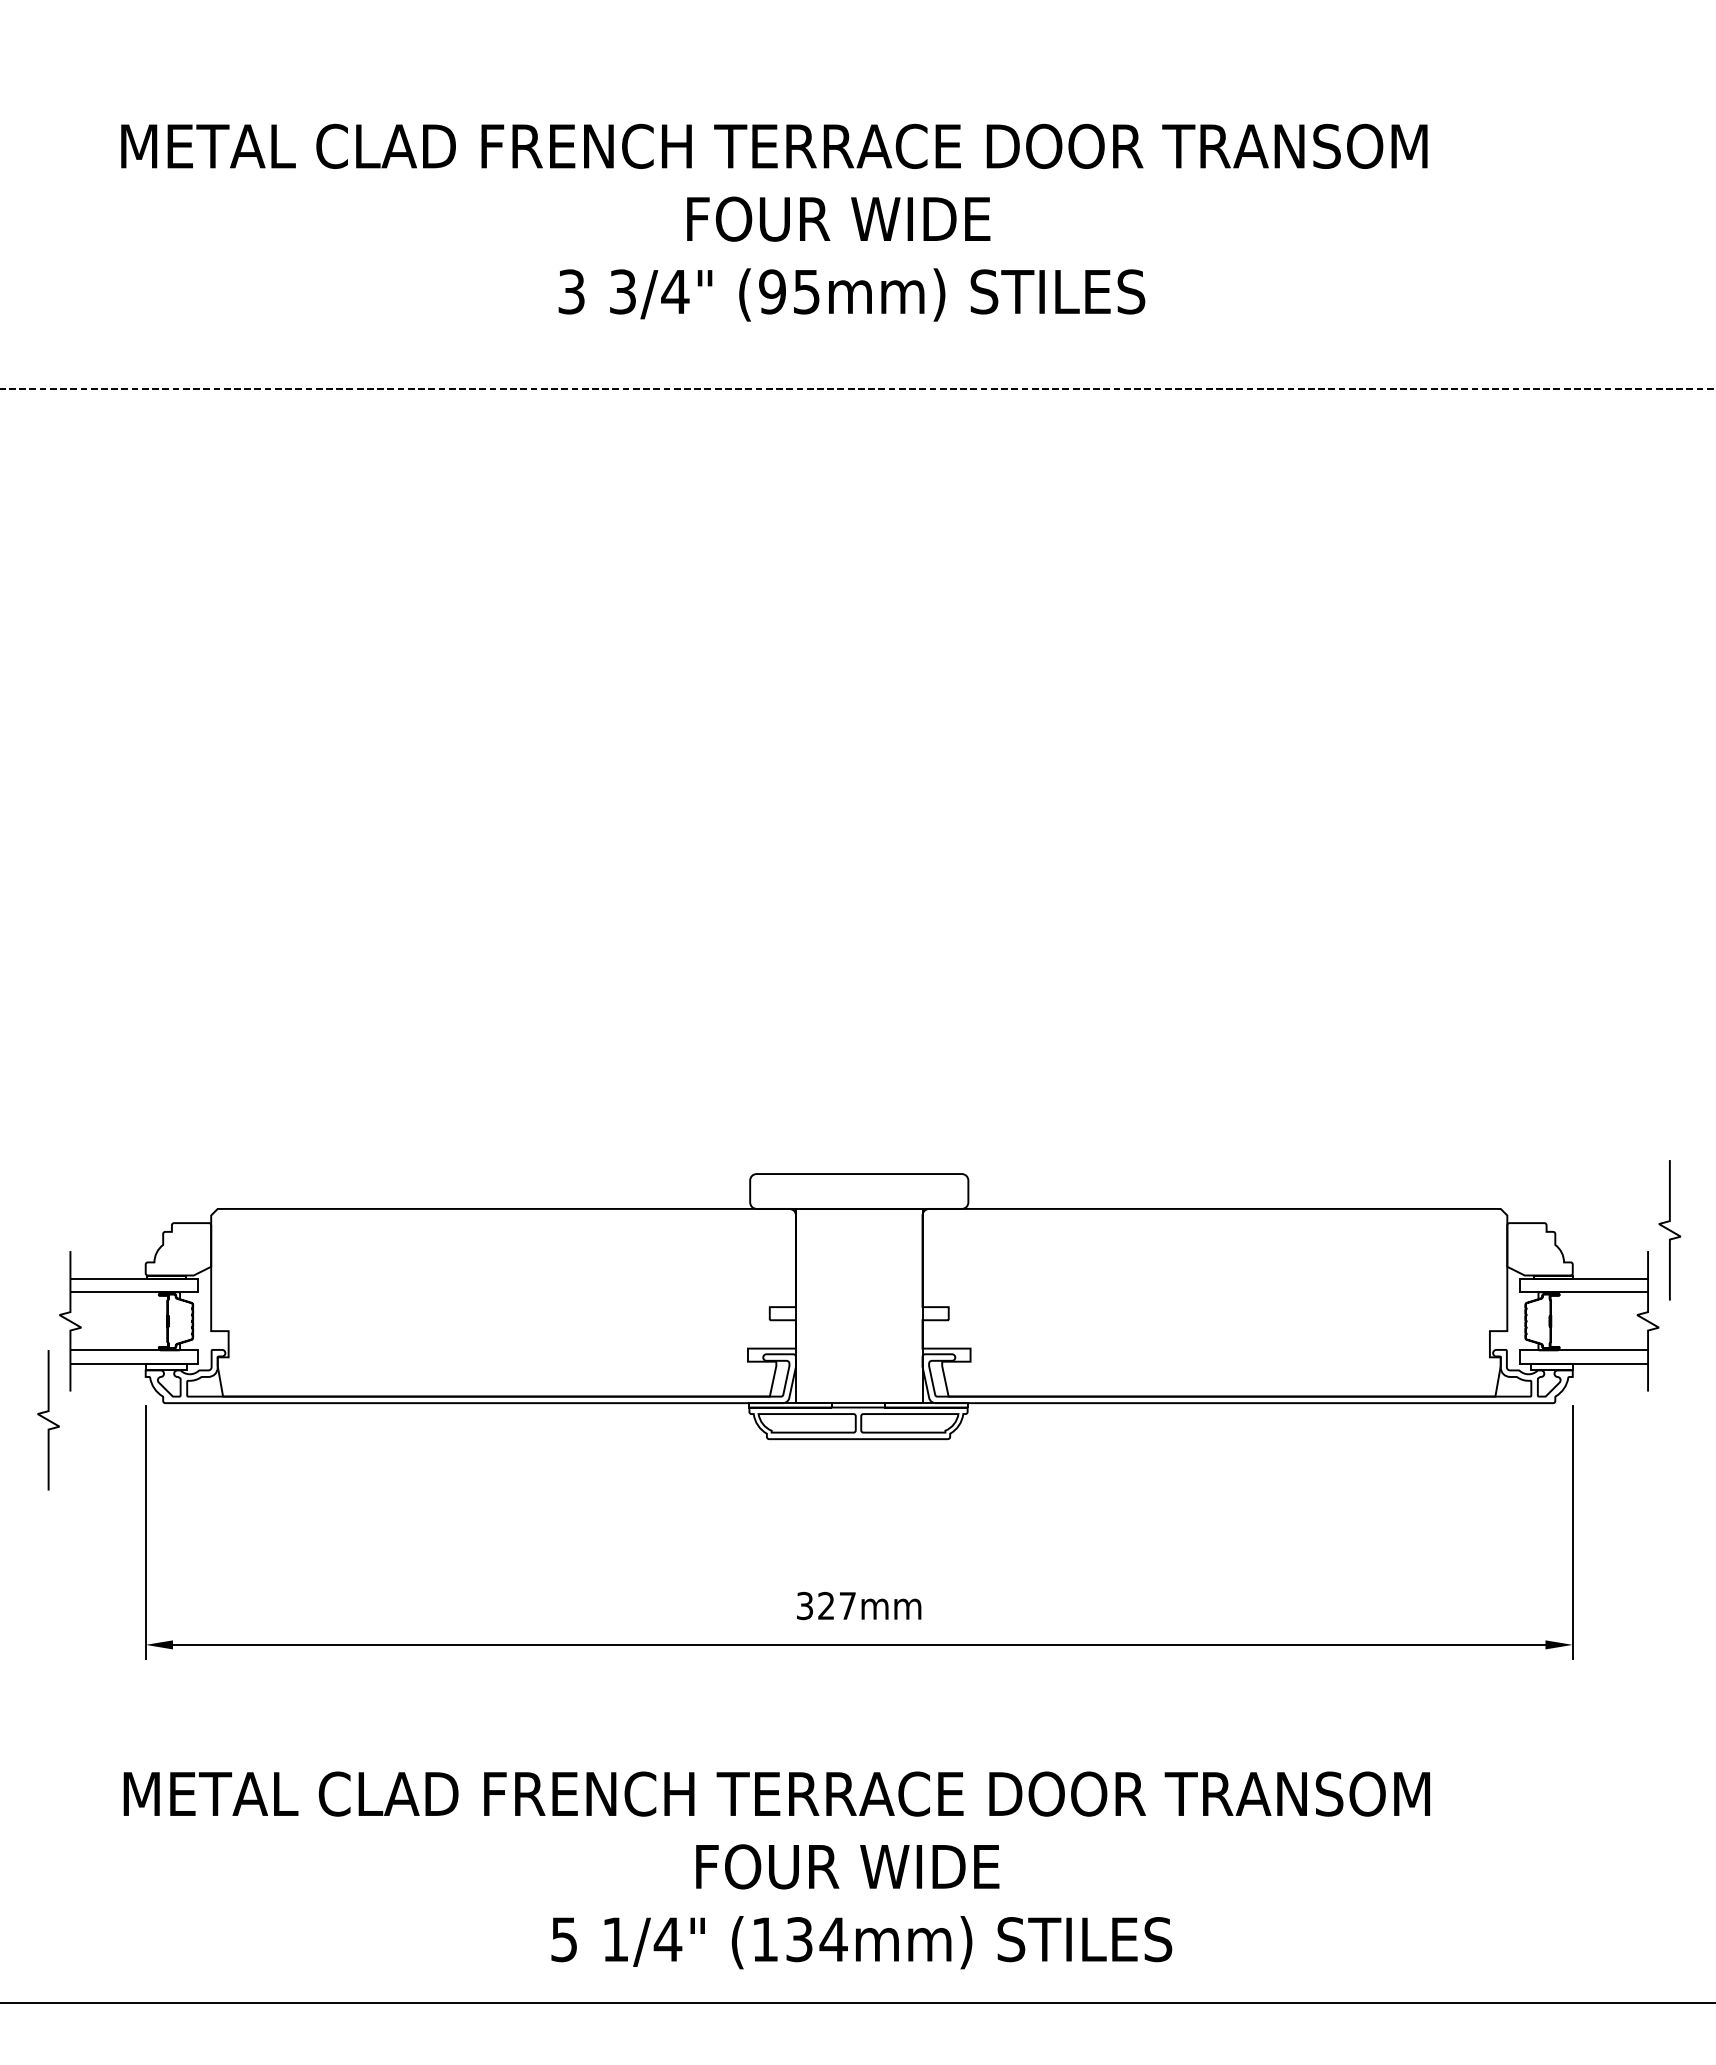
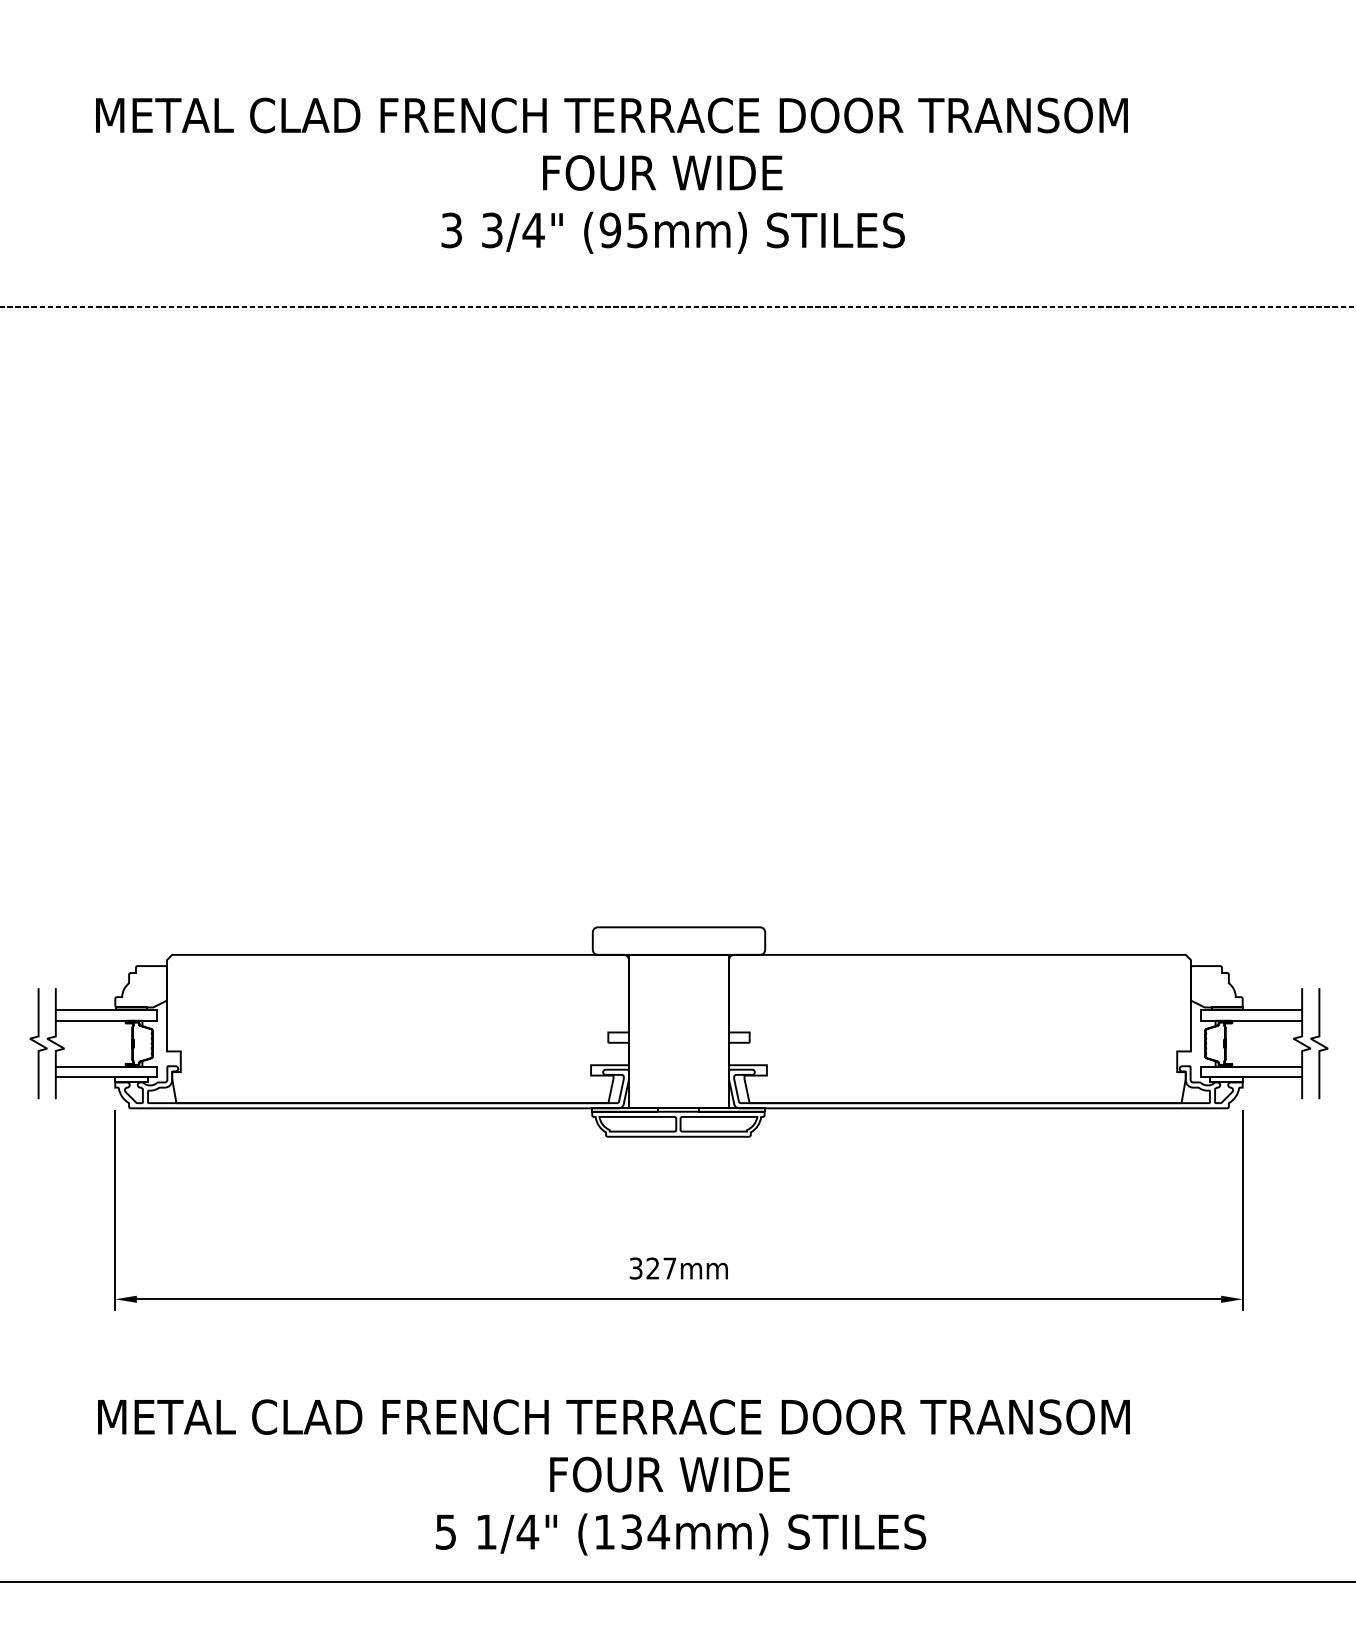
curve: (1669, 1230) -> (1319, 1043), moved
curve: (48, 1420) -> (38, 1043), moved

